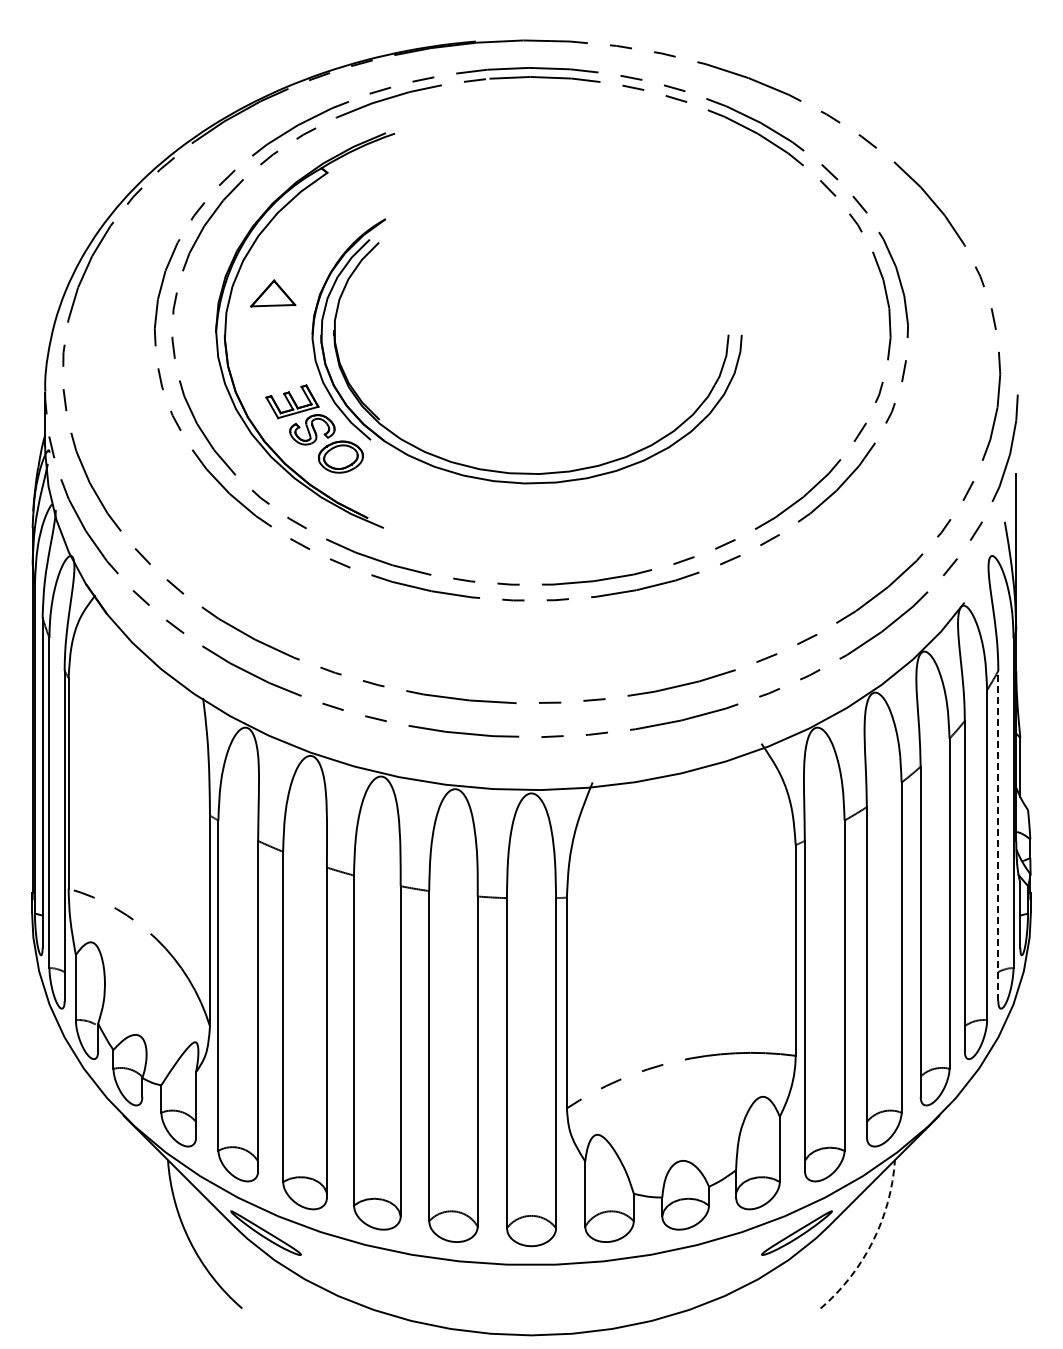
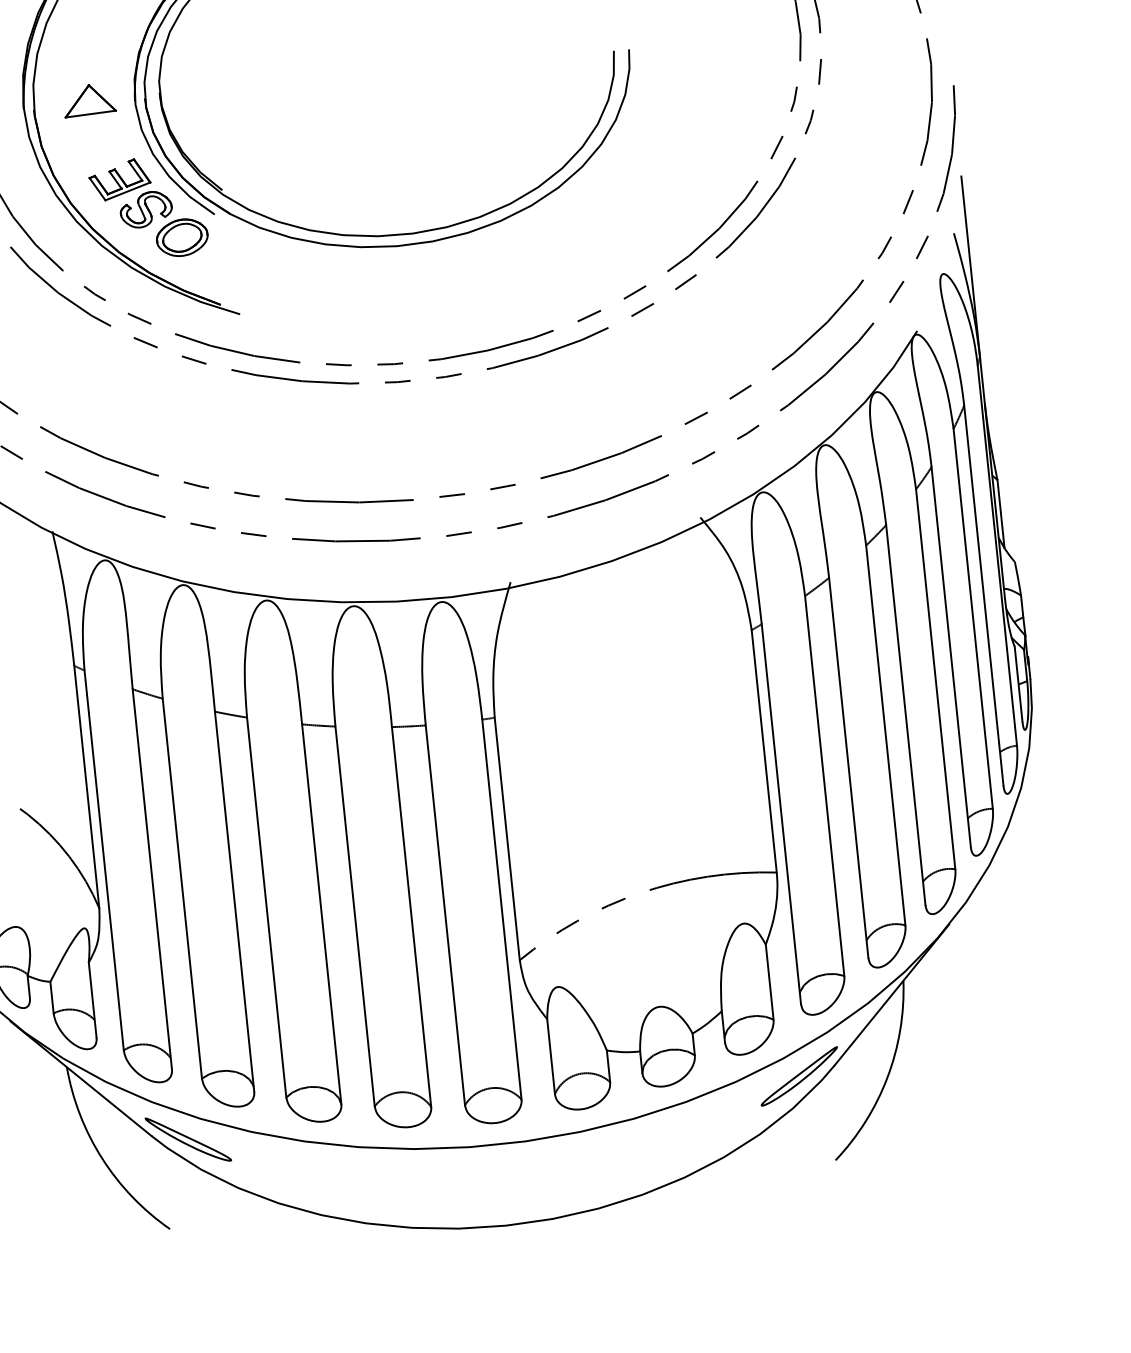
part: (273, 293) -> (89, 100), moved
line: (998, 835) -> (983, 594), dashed -> solid
arc: (872, 1241) -> (887, 1077), dashed -> solid

